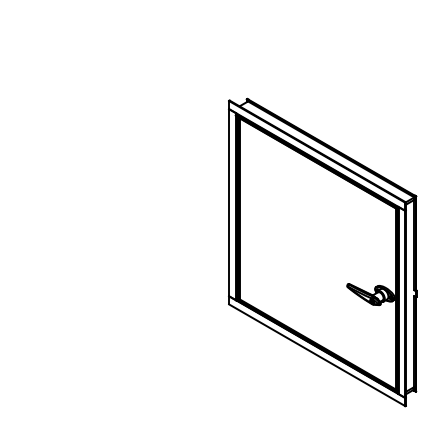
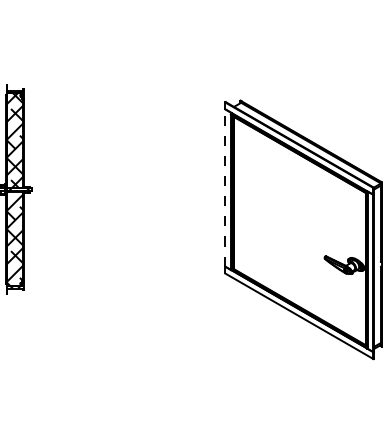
line: (229, 202) -> (225, 187), solid -> dashed

